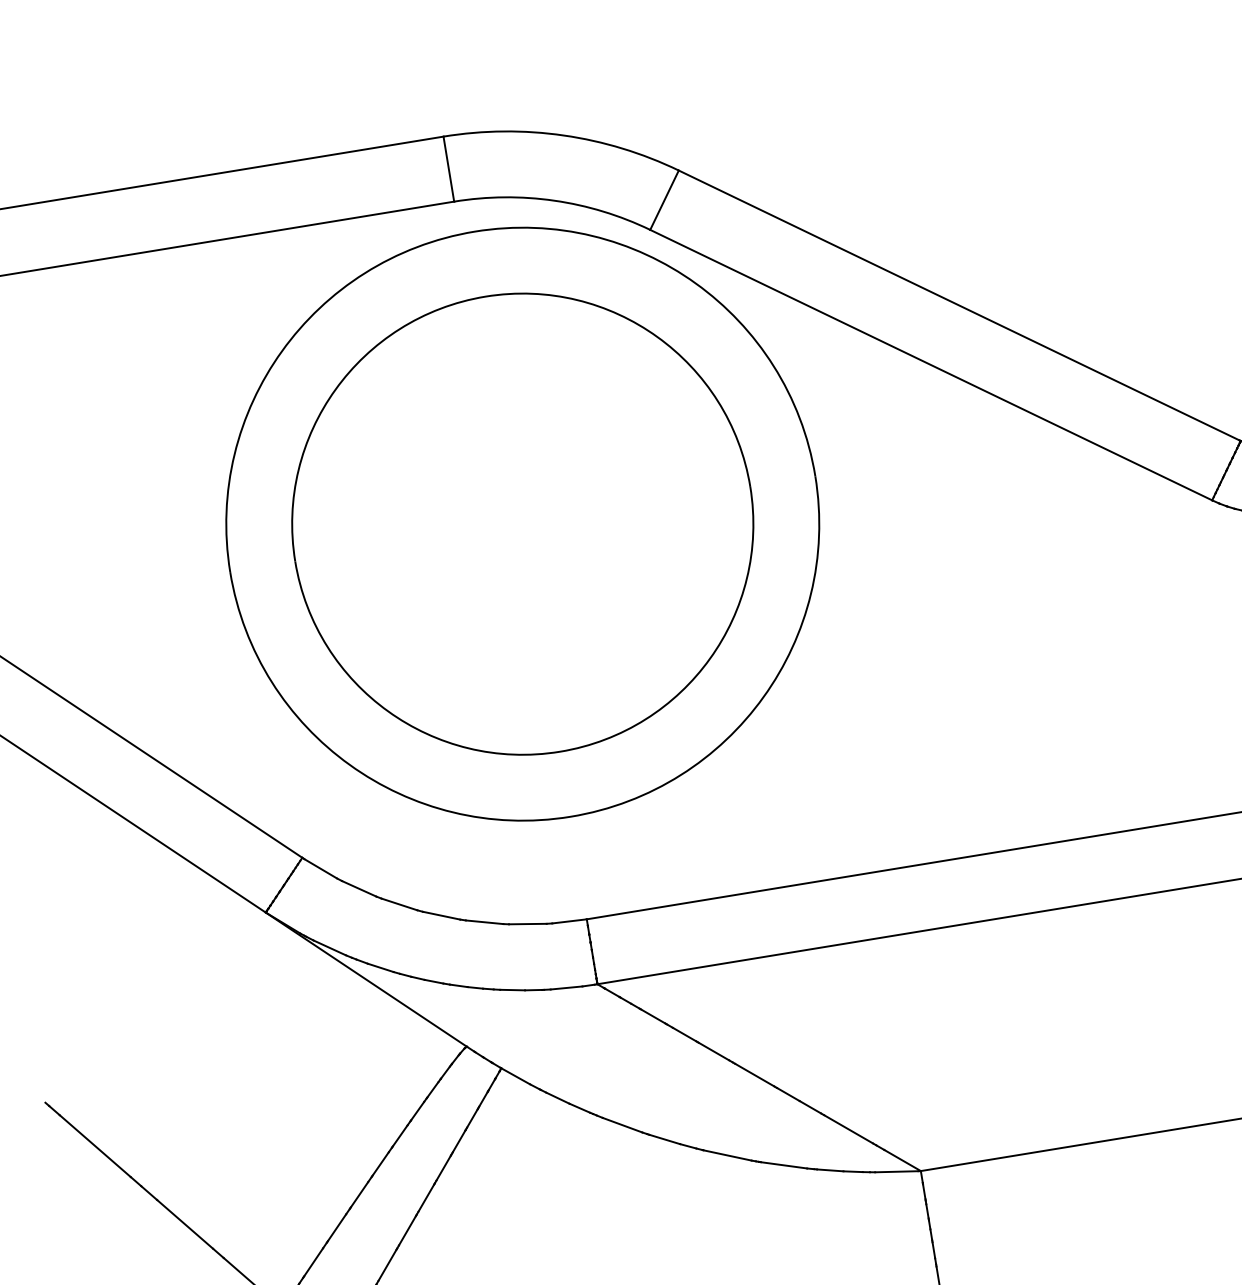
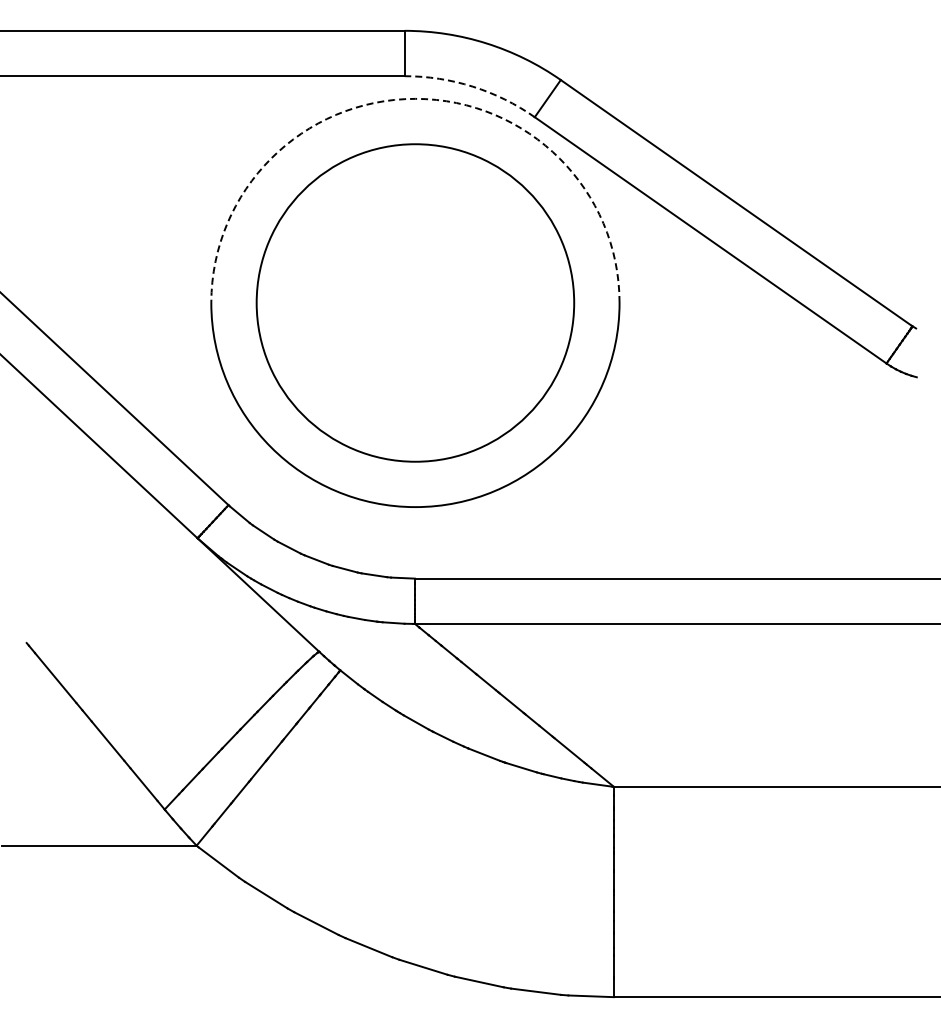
arc: (553, 200) -> (472, 86), solid -> dashed
arc: (474, 231) -> (415, 98), solid -> dashed

